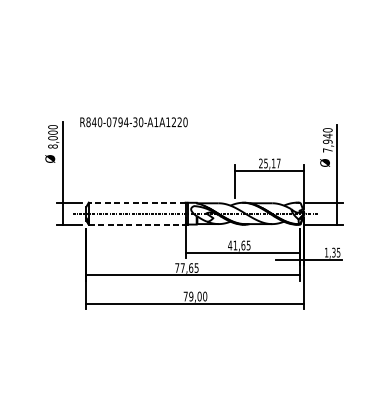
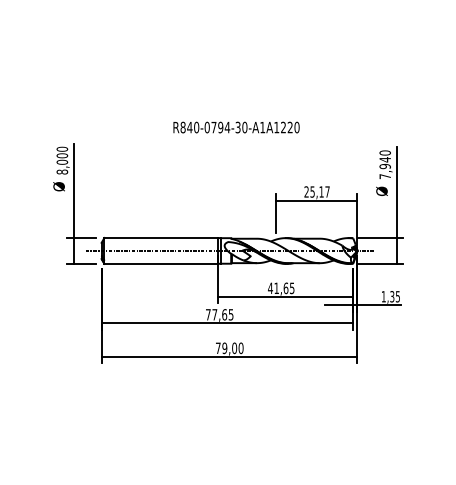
text: (133, 122) -> (236, 127), moved
line: (137, 203) -> (161, 238), dashed -> solid
line: (137, 224) -> (161, 263), dashed -> solid

